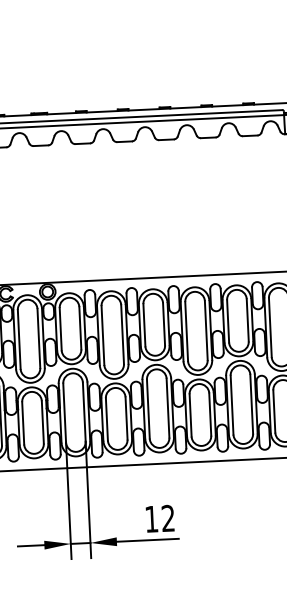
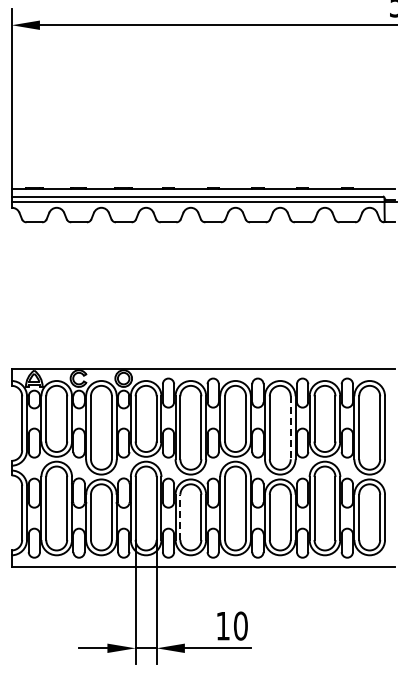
line: (206, 331) -> (290, 428), solid -> dashed
line: (107, 419) -> (180, 517), solid -> dashed
text: (167, 517) -> (240, 625), 12 -> 10

